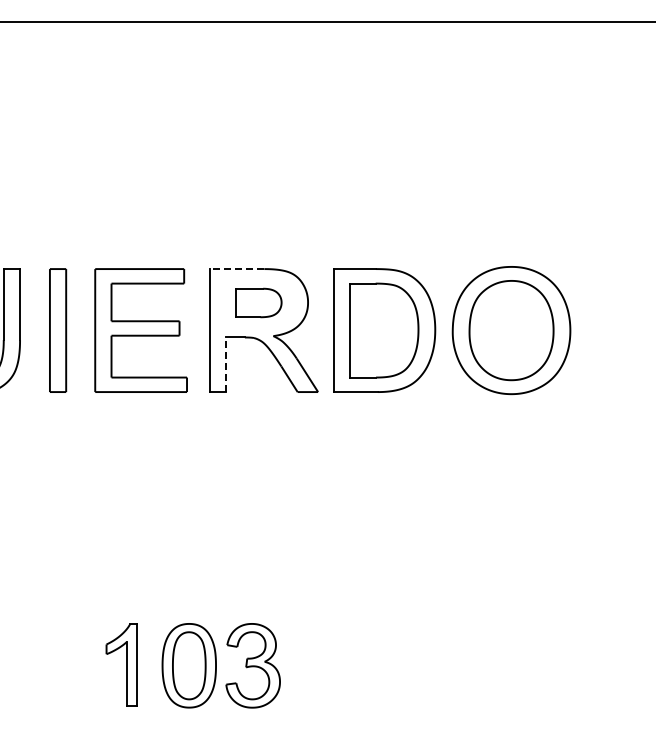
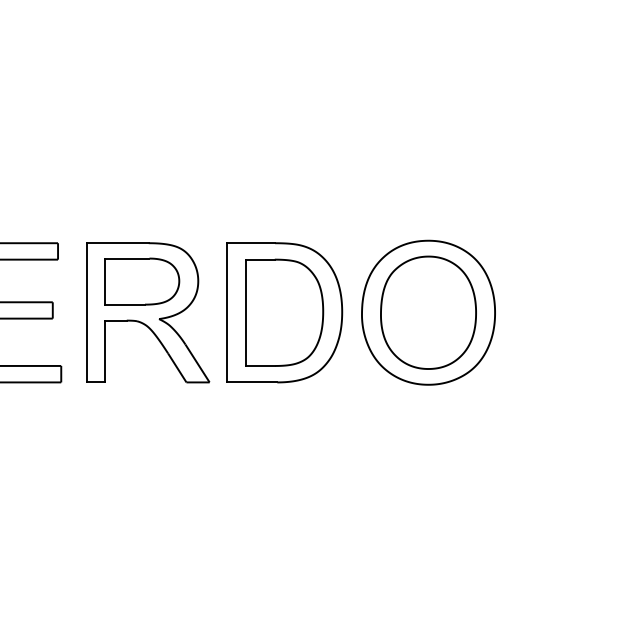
line: (236, 269) -> (117, 243), dashed -> solid
part: (258, 302) -> (142, 281), size x1.43
line: (226, 364) -> (105, 351), dashed -> solid

